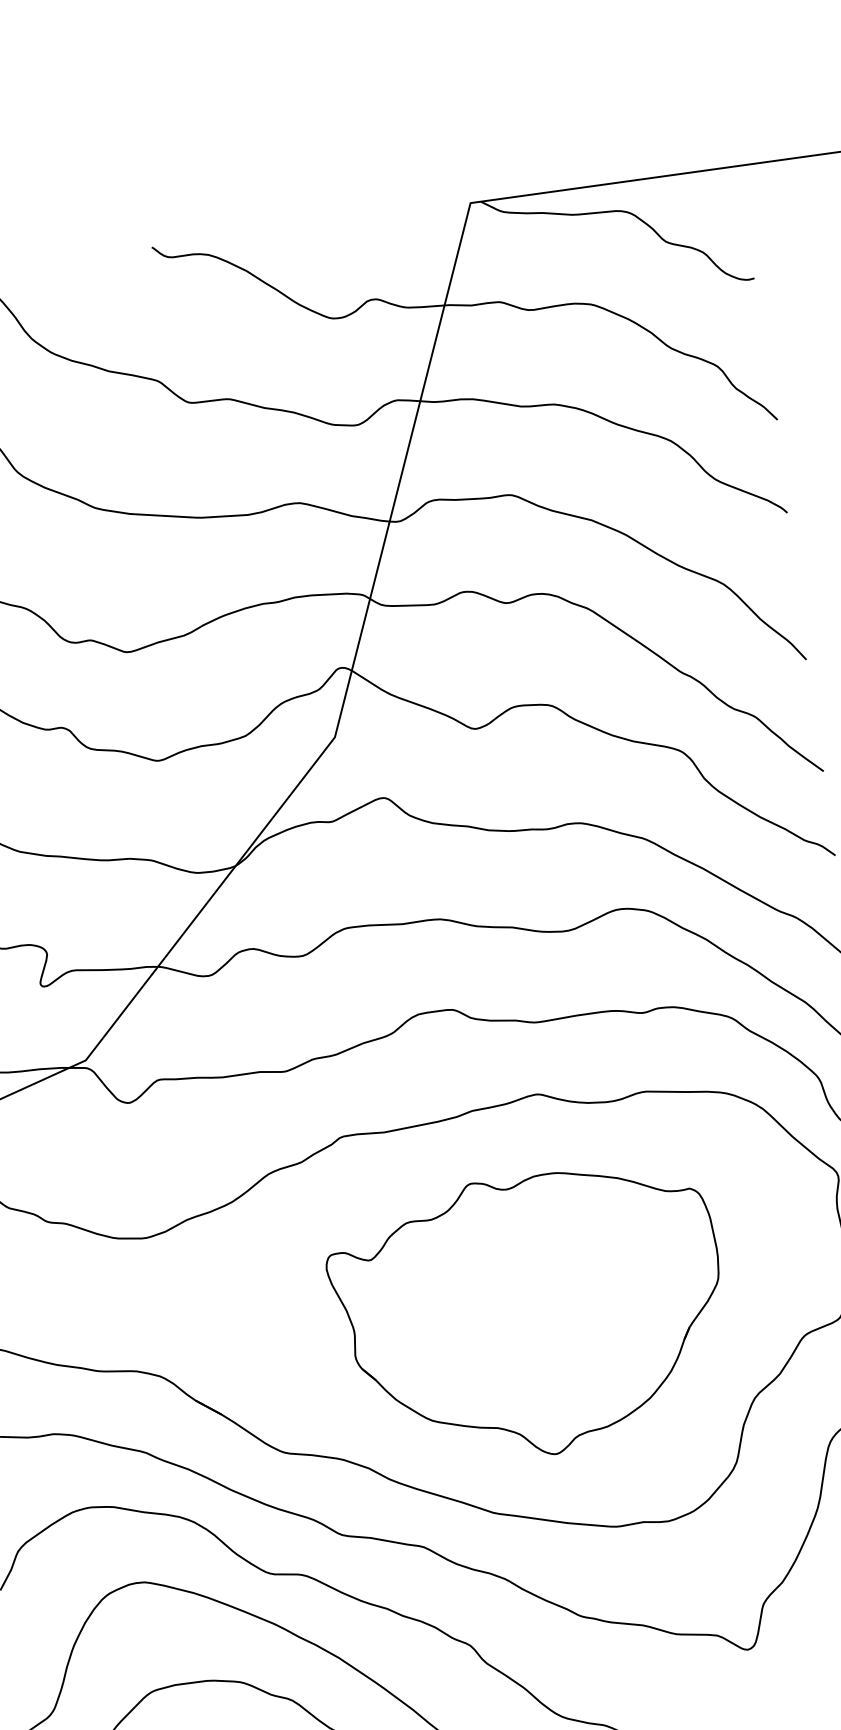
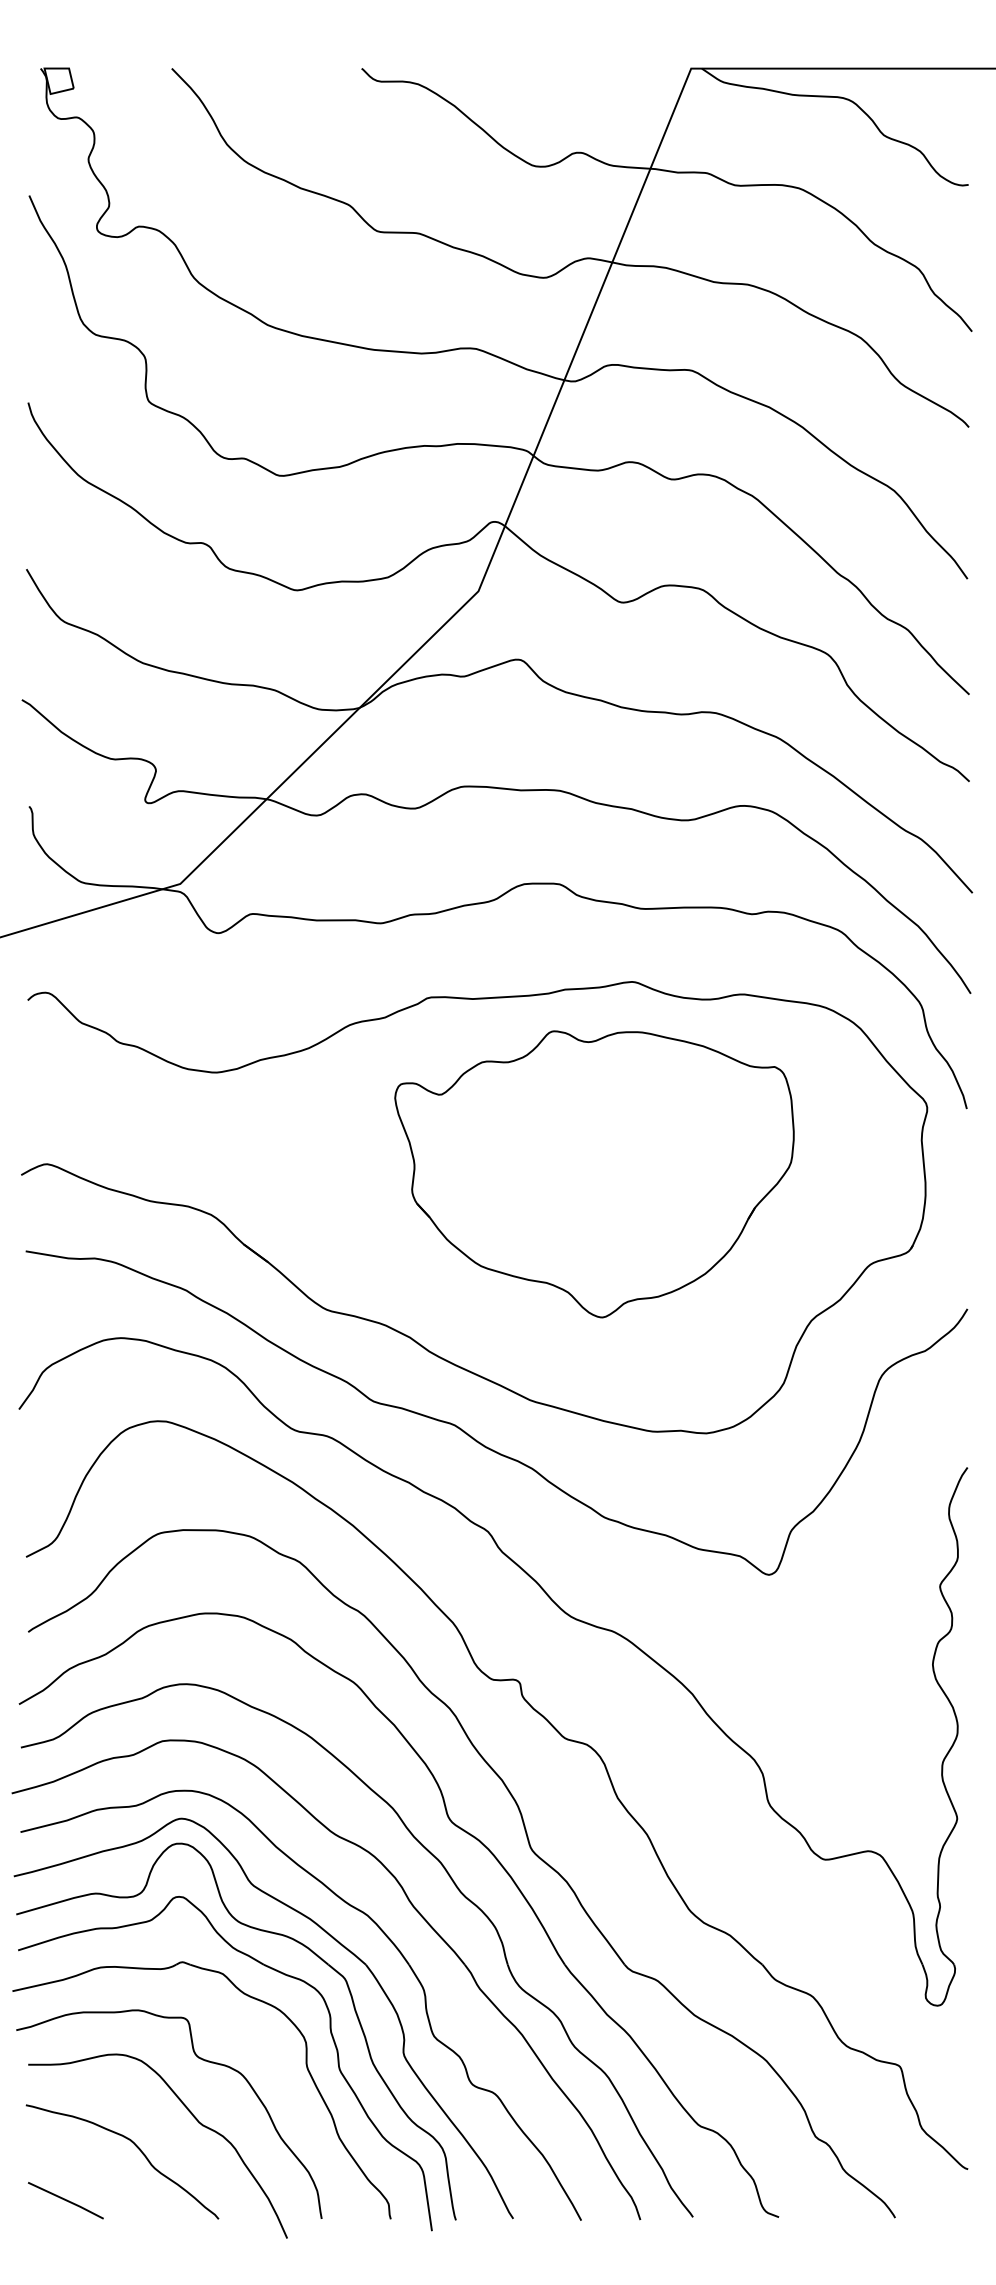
part: (529, 1316) -> (594, 1174), moved

